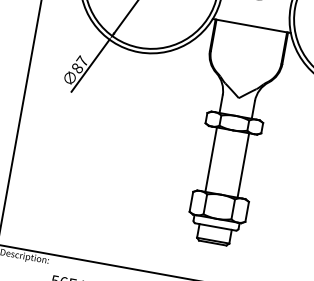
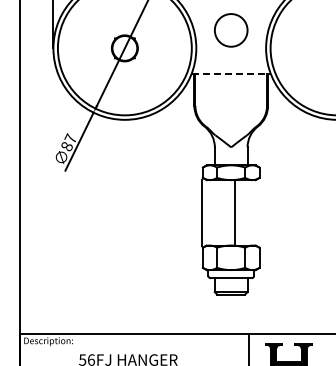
line: (252, 26) -> (231, 74), solid -> dashed
line: (210, 159) -> (201, 212), moved
line: (243, 165) -> (234, 212), moved

